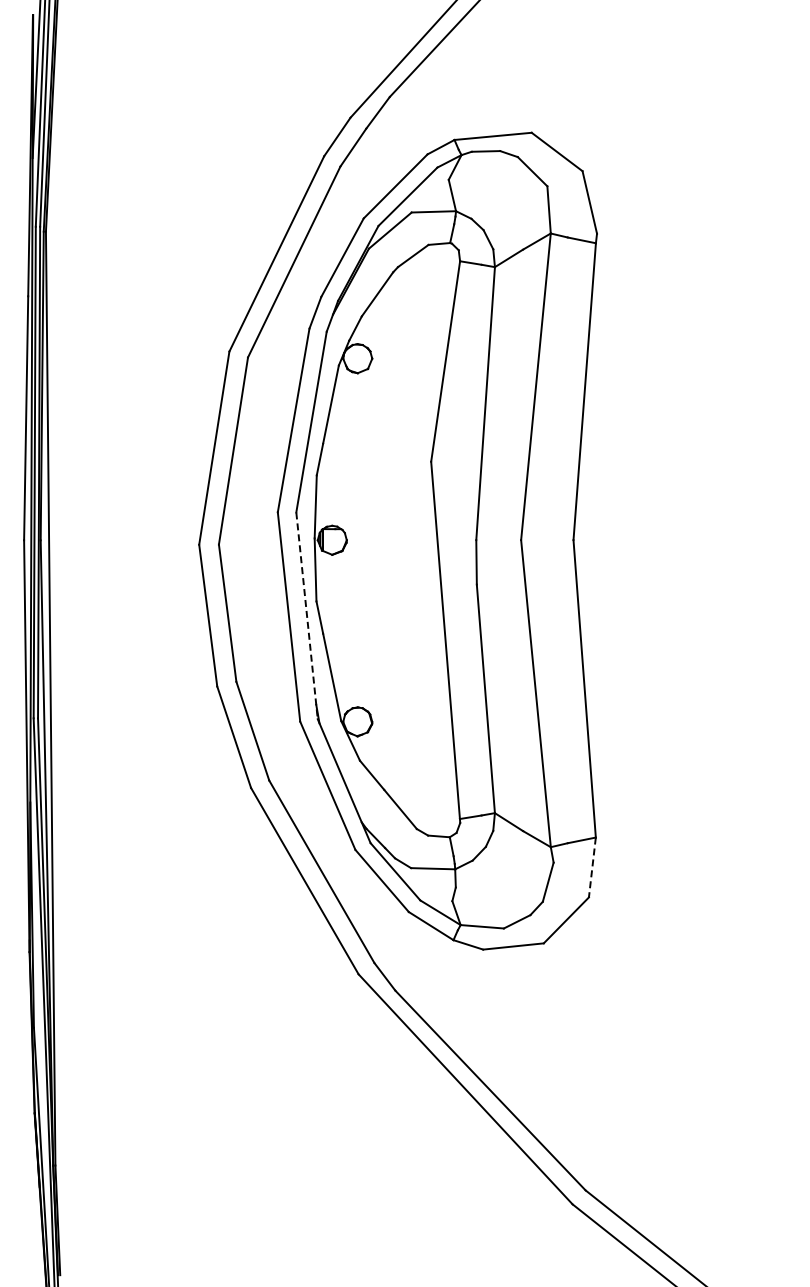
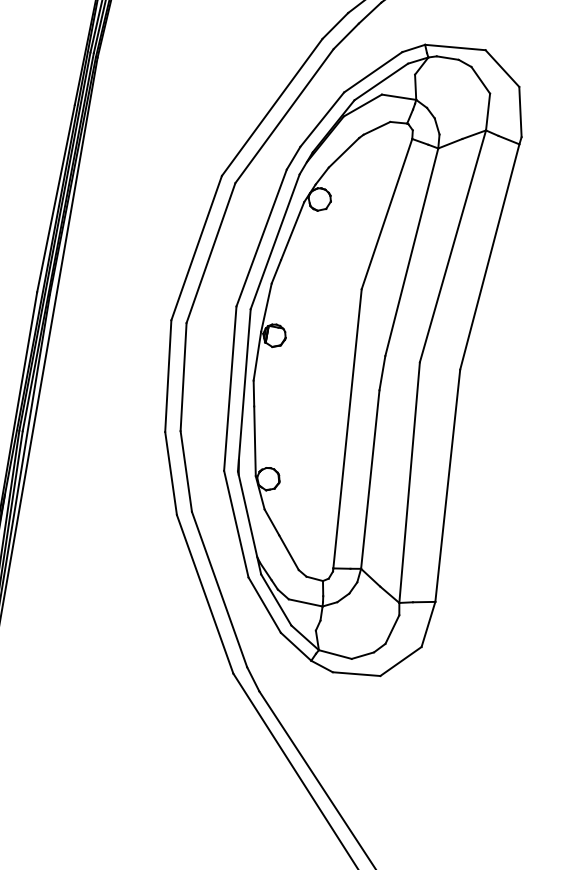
line: (307, 615) -> (244, 390), dashed -> solid
line: (592, 867) -> (428, 624), dashed -> solid

